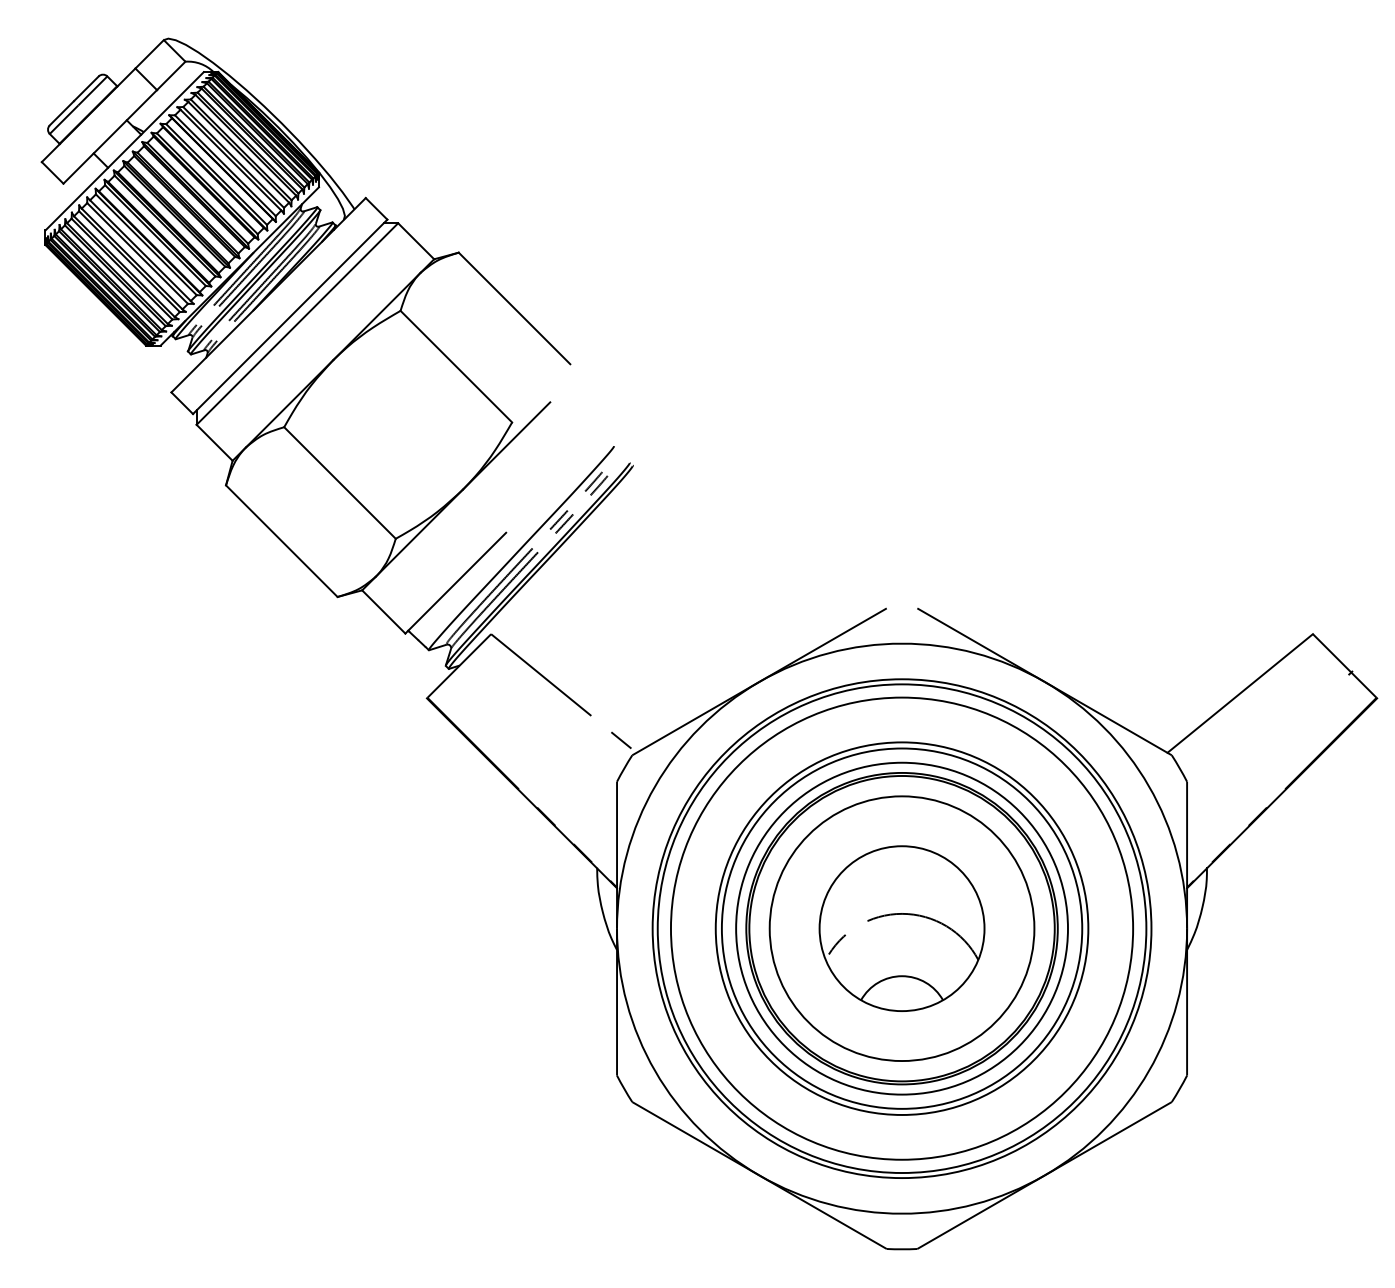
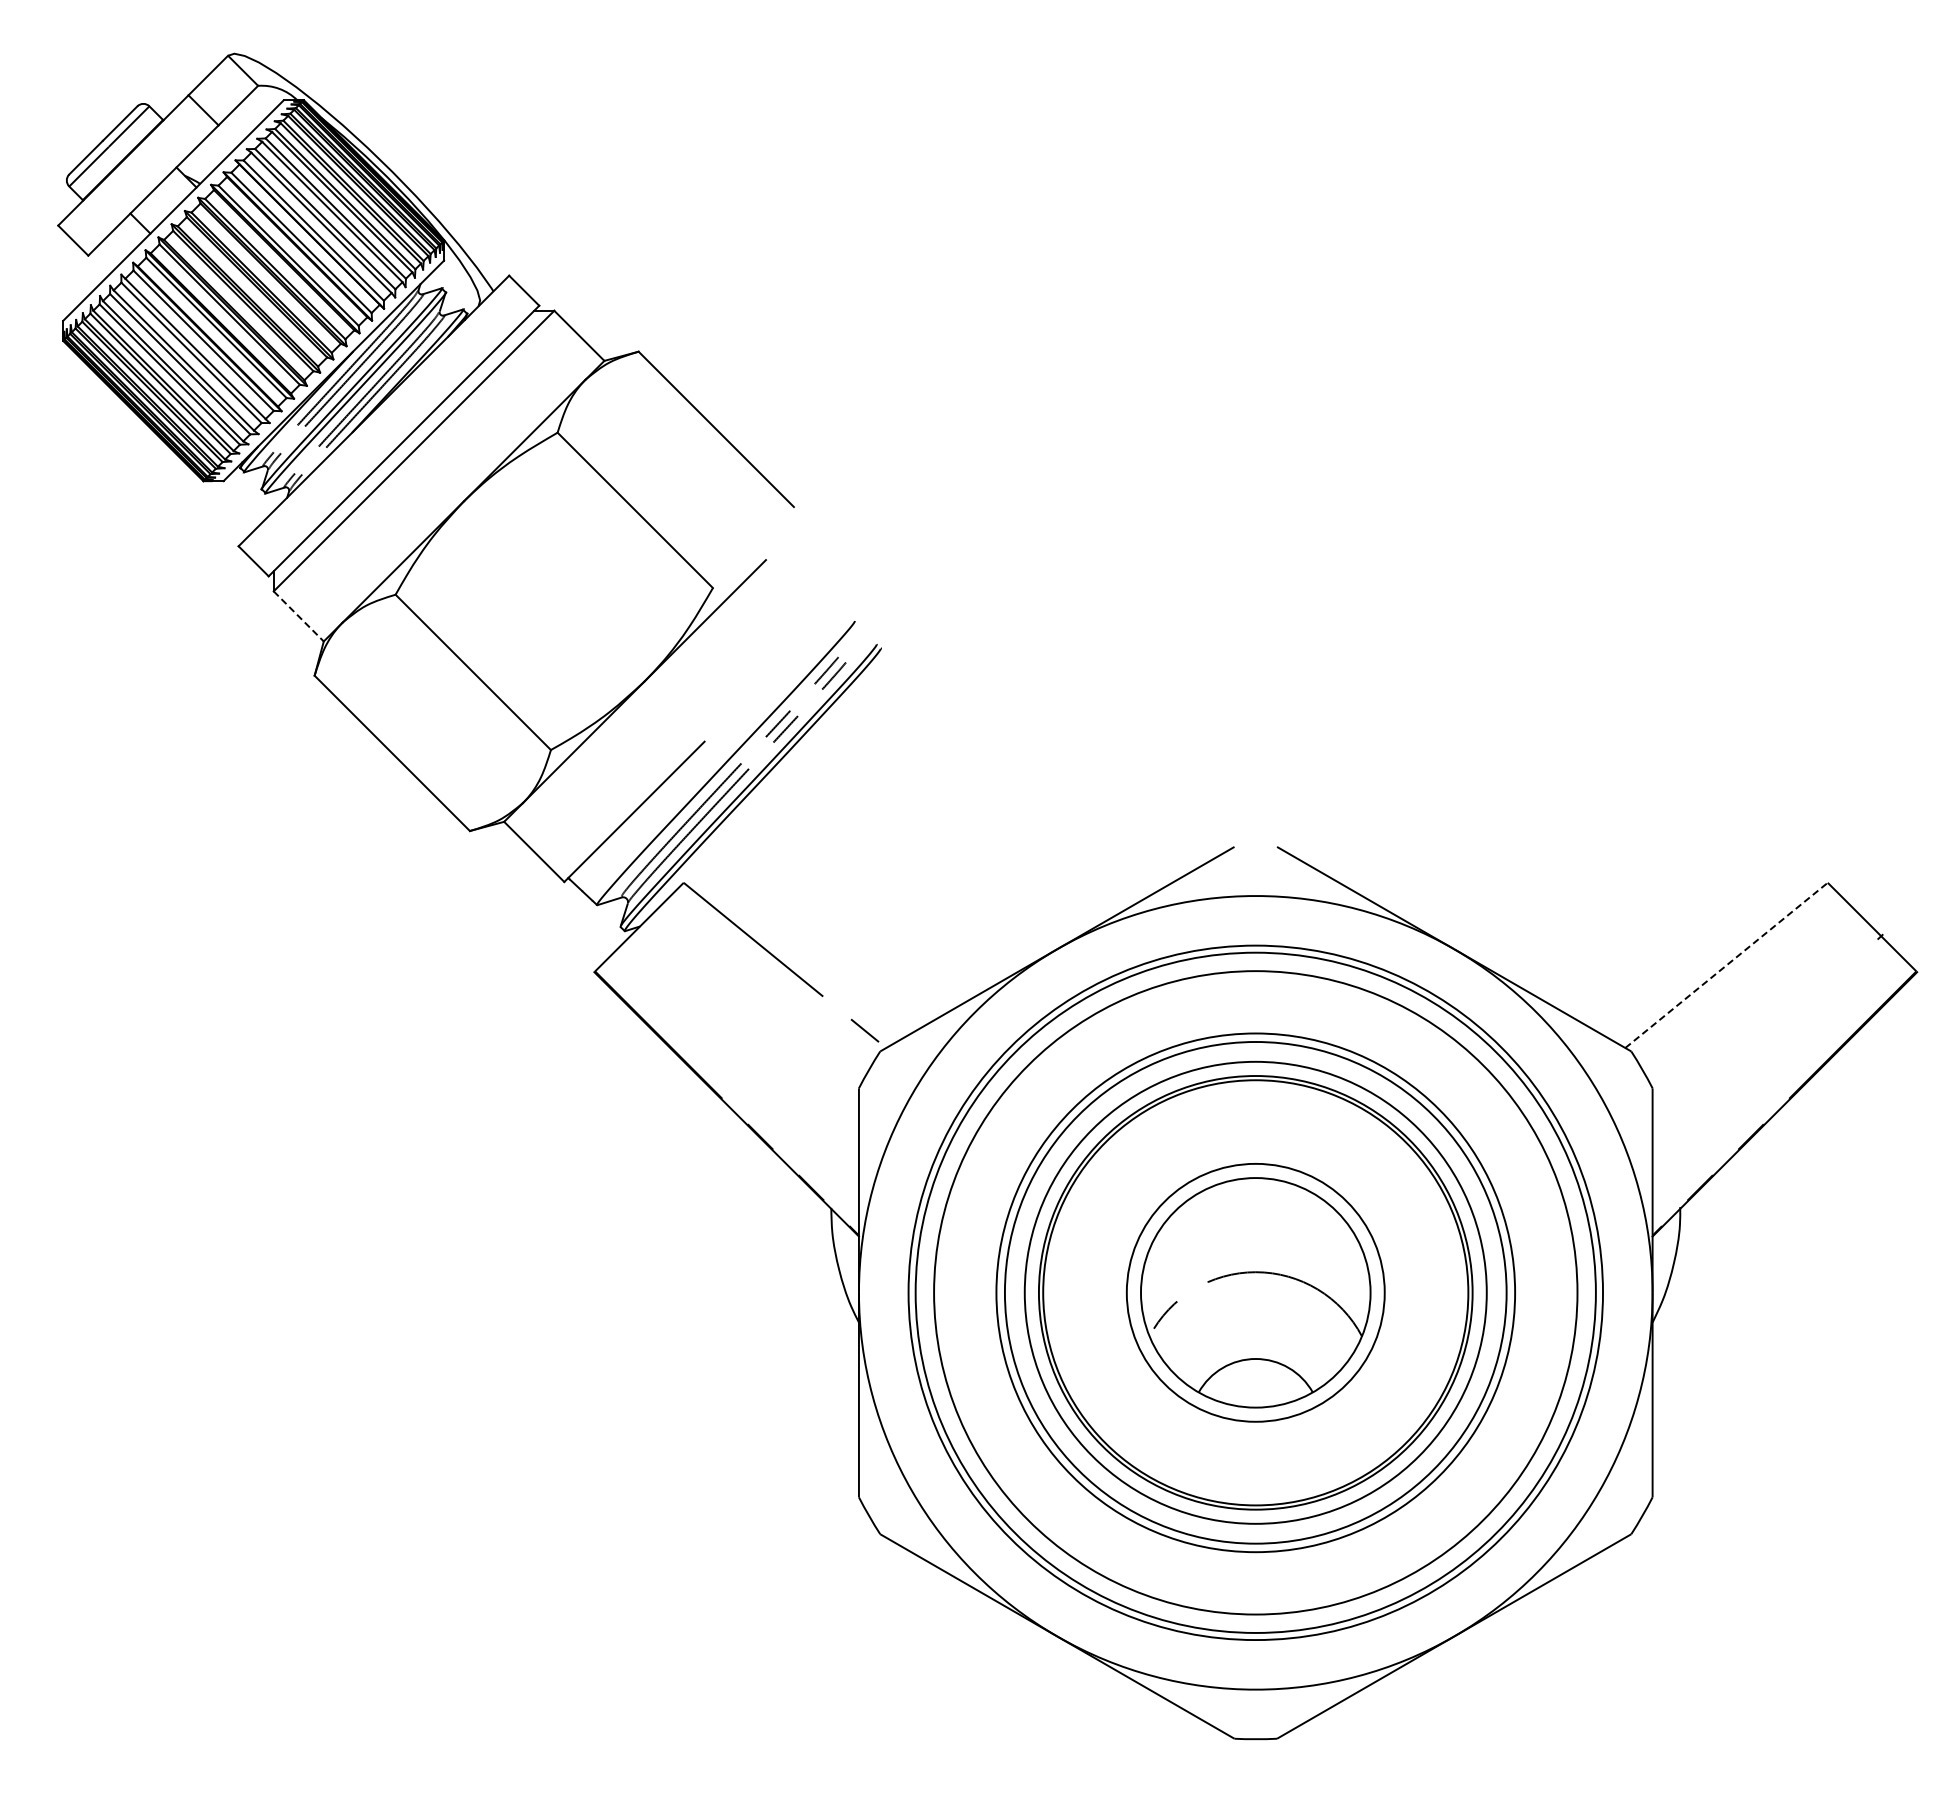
line: (215, 442) -> (299, 616), solid -> dashed
line: (1240, 693) -> (1726, 965), solid -> dashed
circle: (901, 928) -> (1255, 1292), size x0.7

